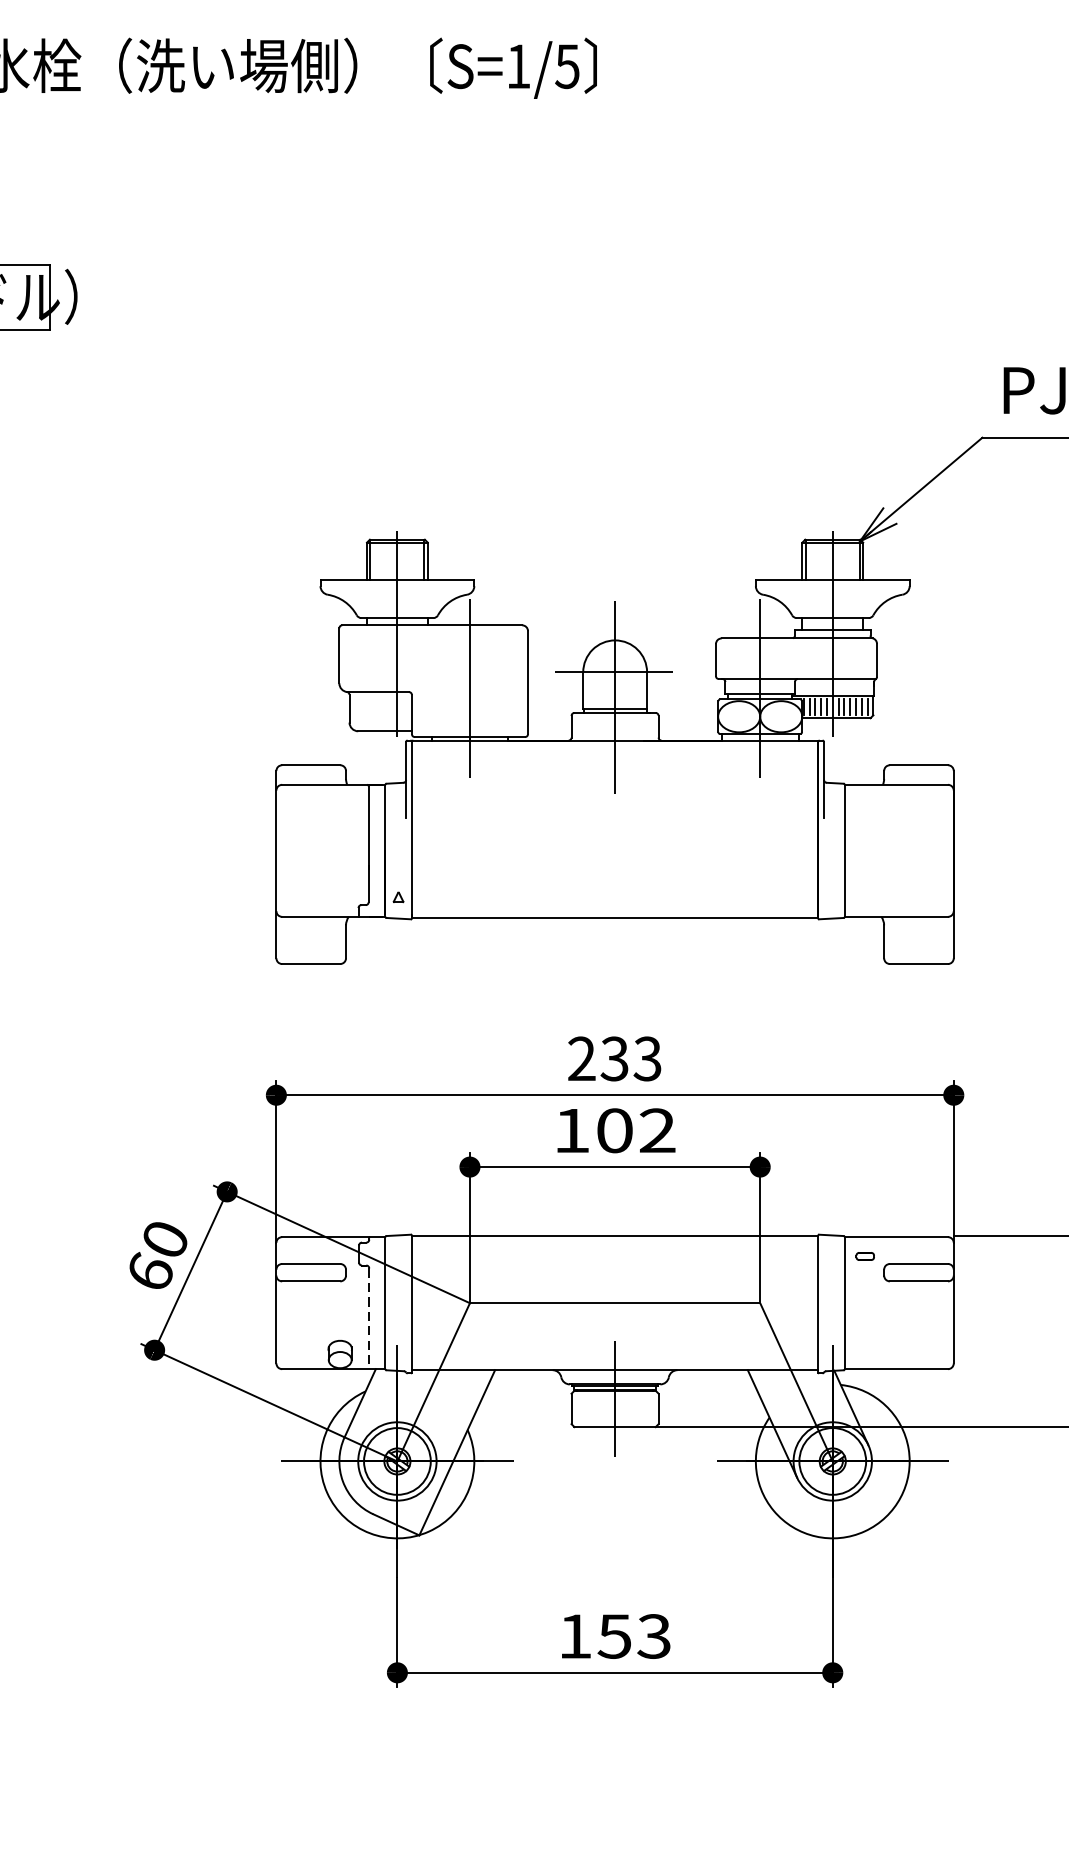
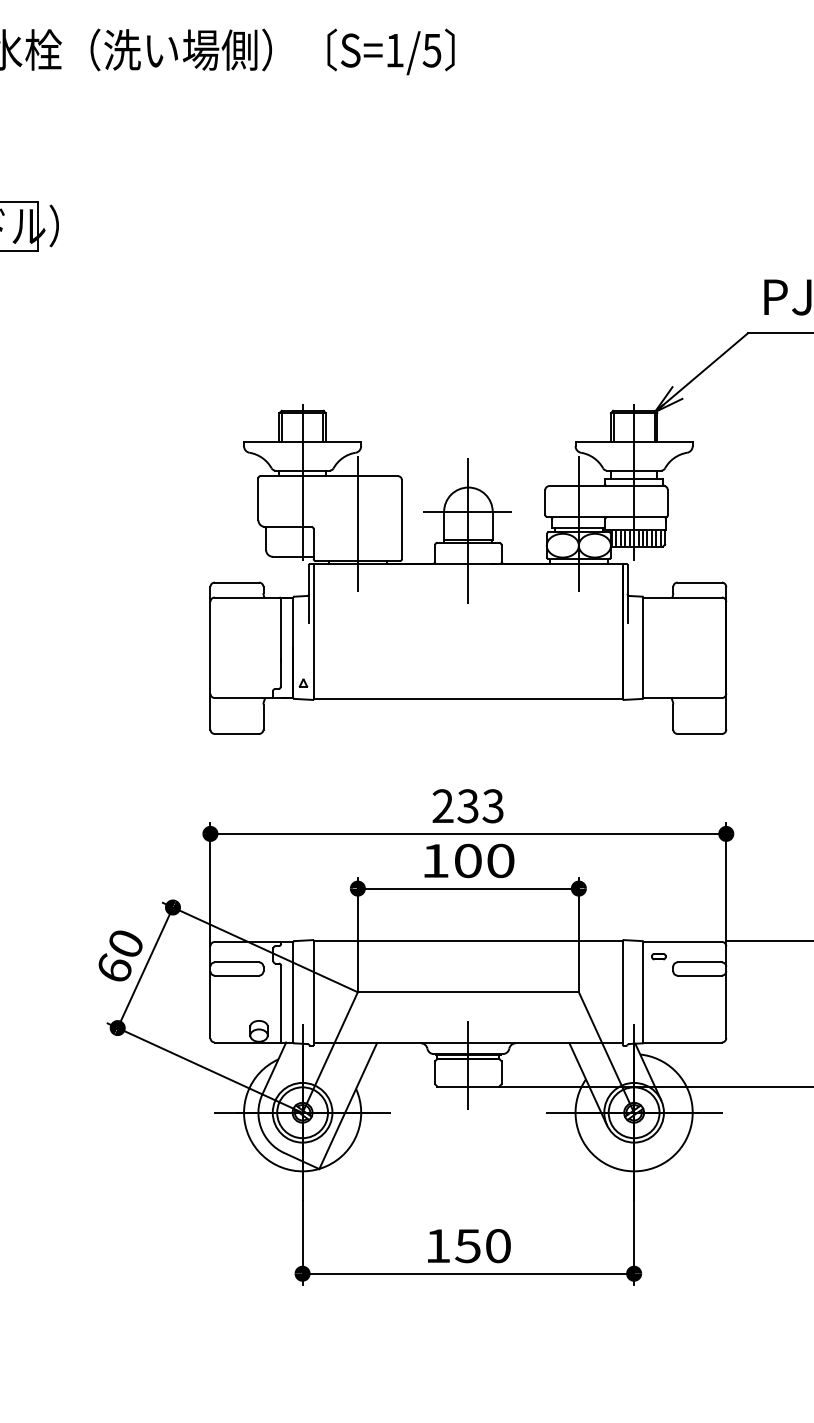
text: (657, 1130) -> (500, 860), 102 -> 100
line: (369, 1319) -> (281, 1004), dashed -> solid
text: (653, 1637) -> (497, 1246), 153 -> 150

